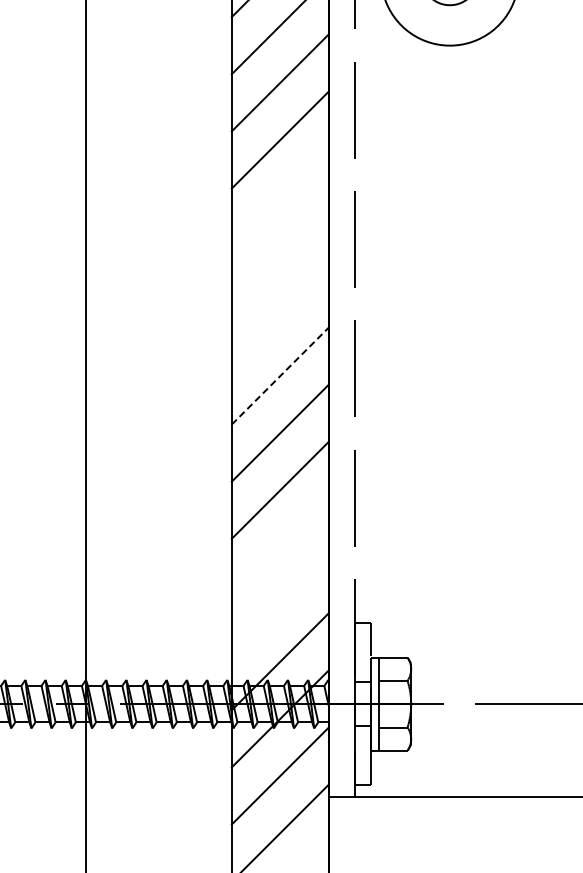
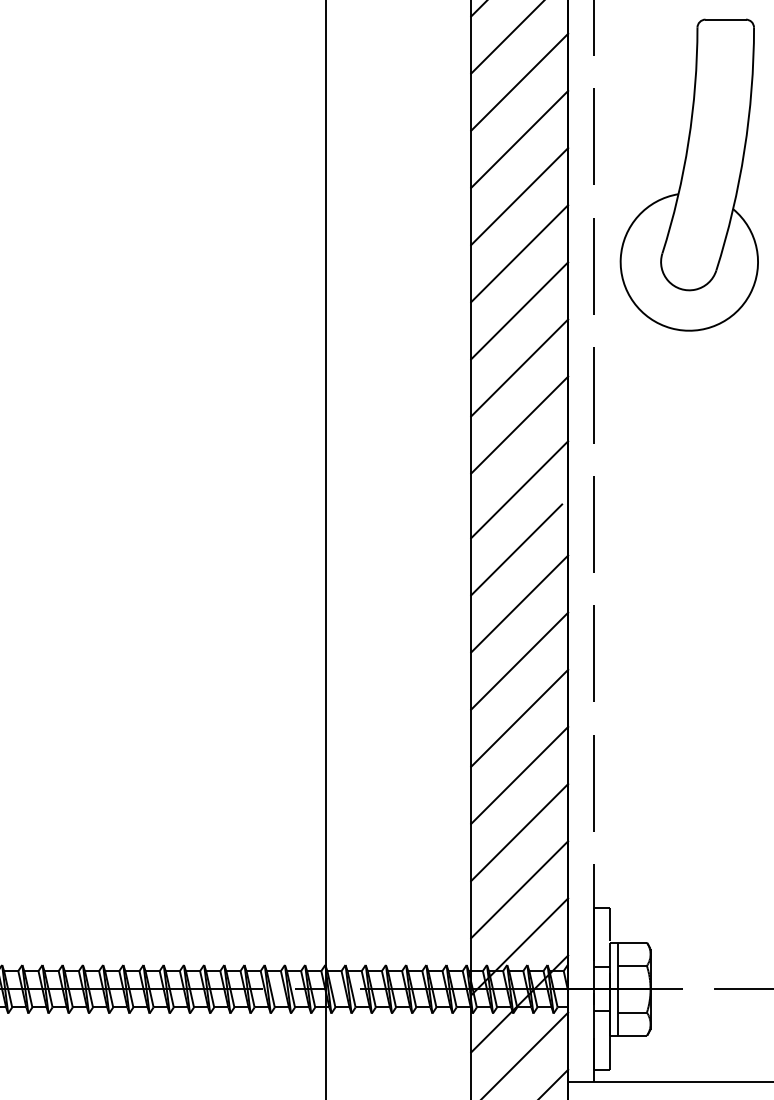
line: (280, 204) -> (519, 489), added
line: (277, 264) -> (516, 549), added
line: (280, 318) -> (519, 603), added
line: (280, 376) -> (519, 661), dashed -> solid
line: (280, 547) -> (519, 832), added
line: (280, 604) -> (519, 889), added

